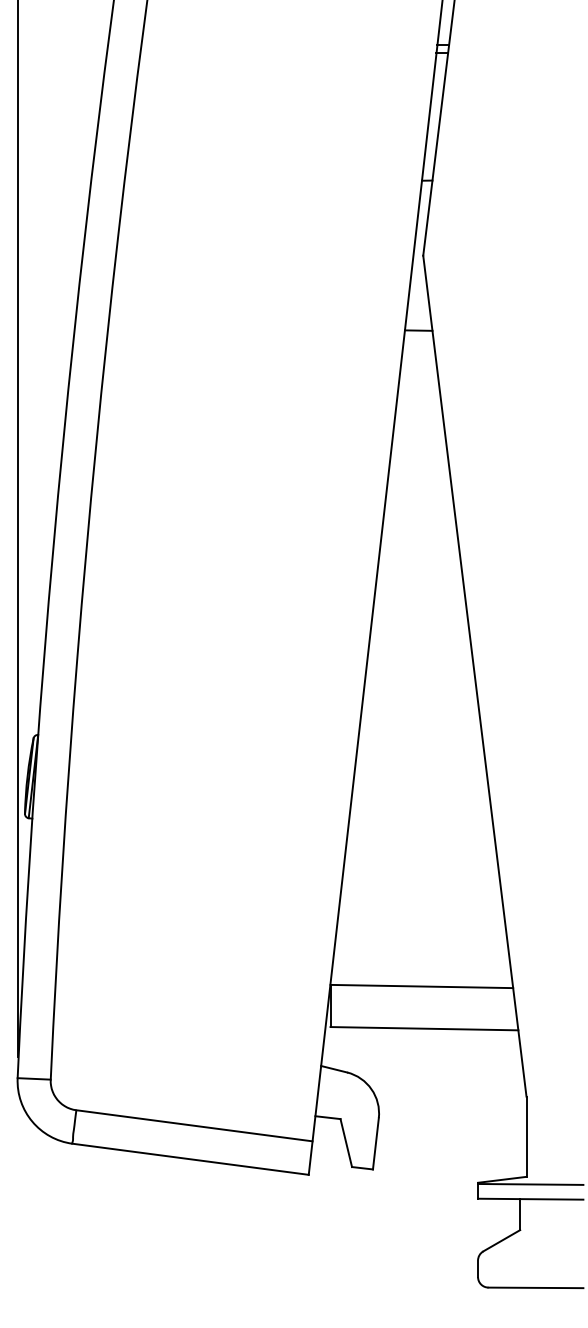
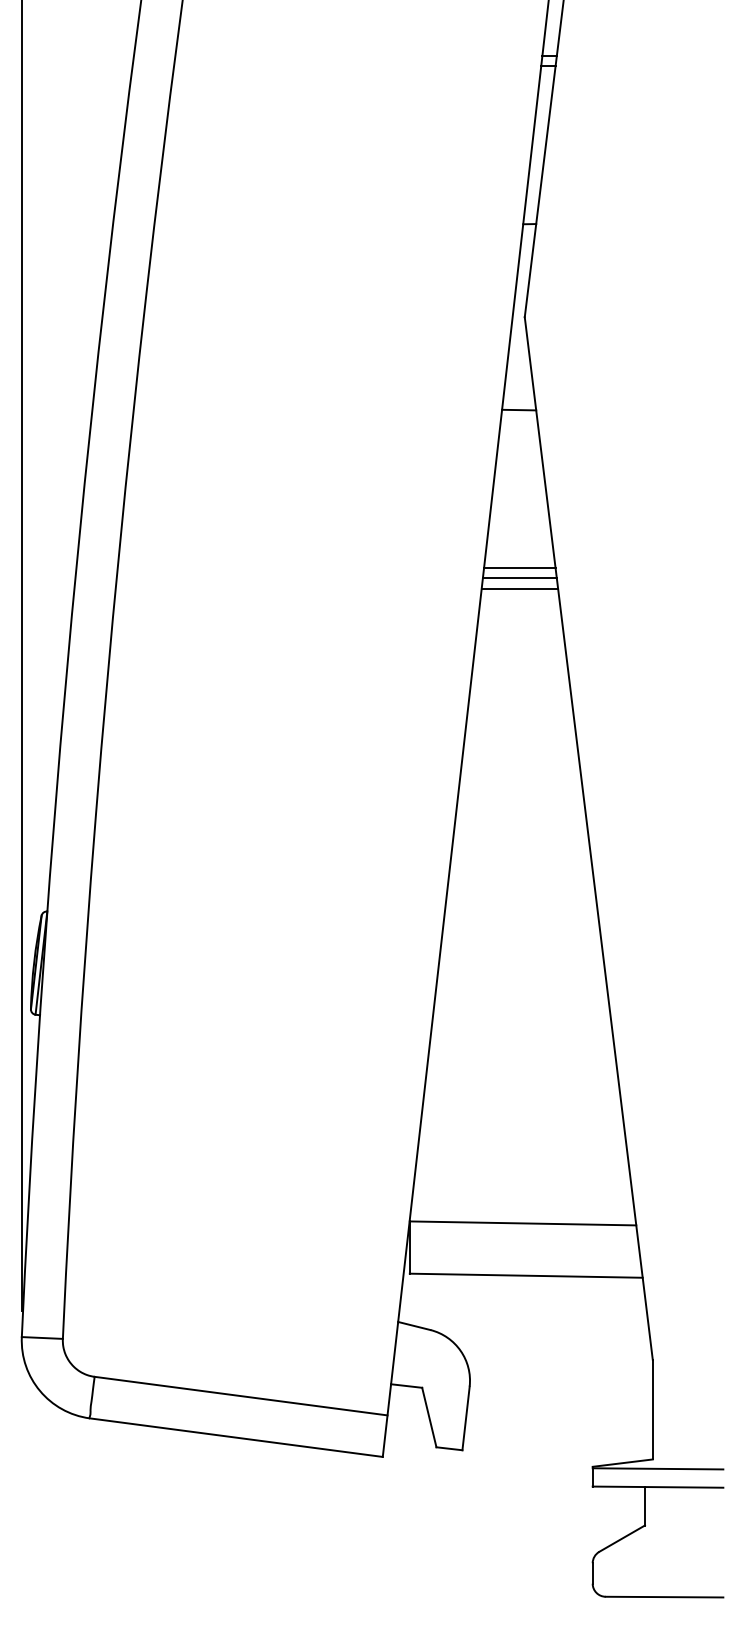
line: (419, 457) -> (520, 567), added
line: (419, 466) -> (520, 578), added
line: (419, 474) -> (520, 588), added

